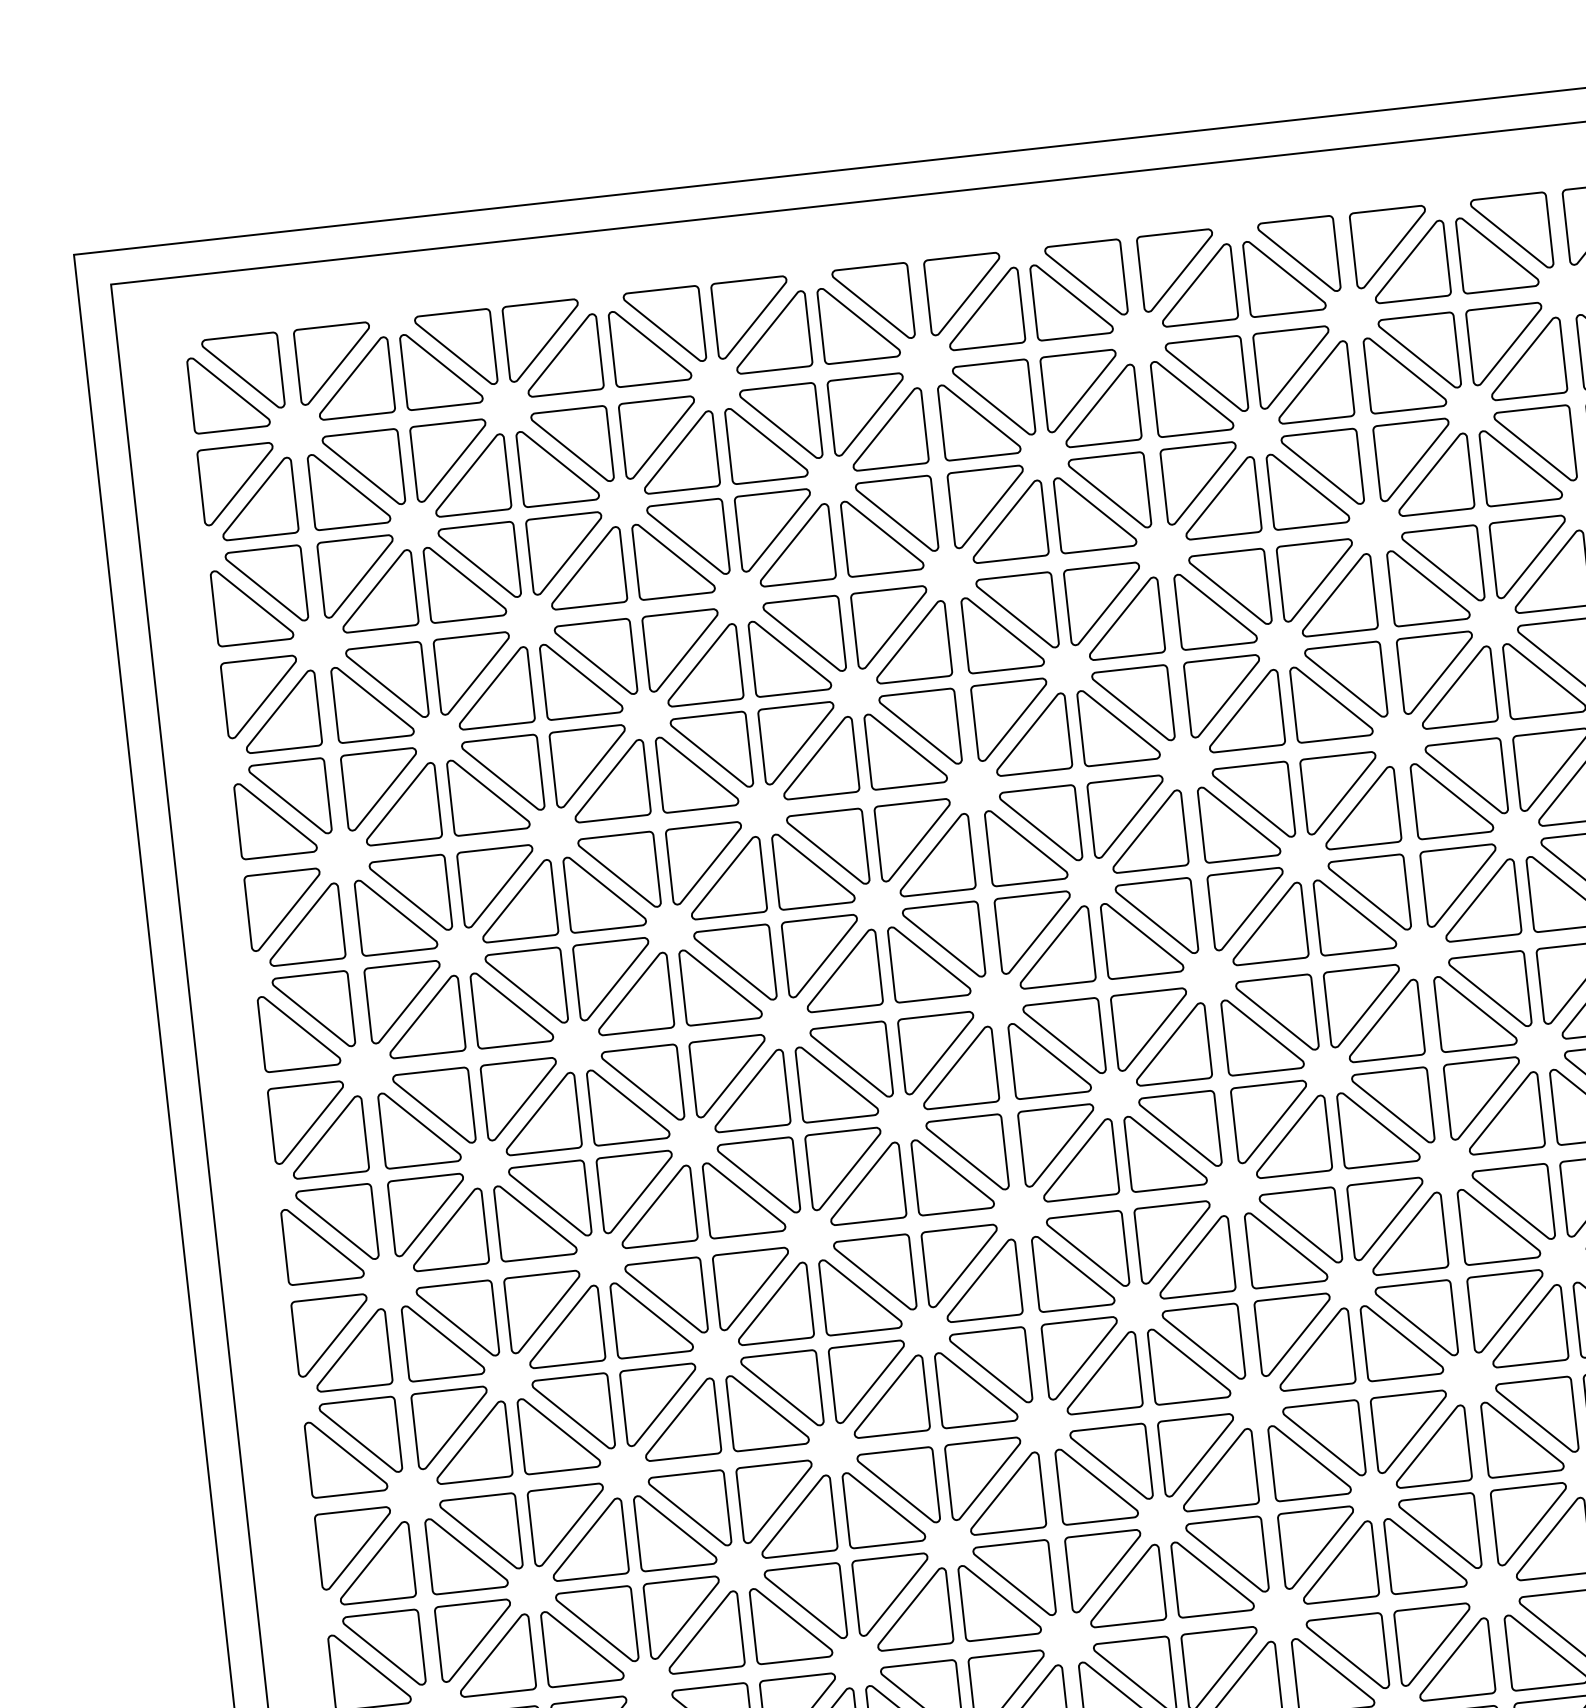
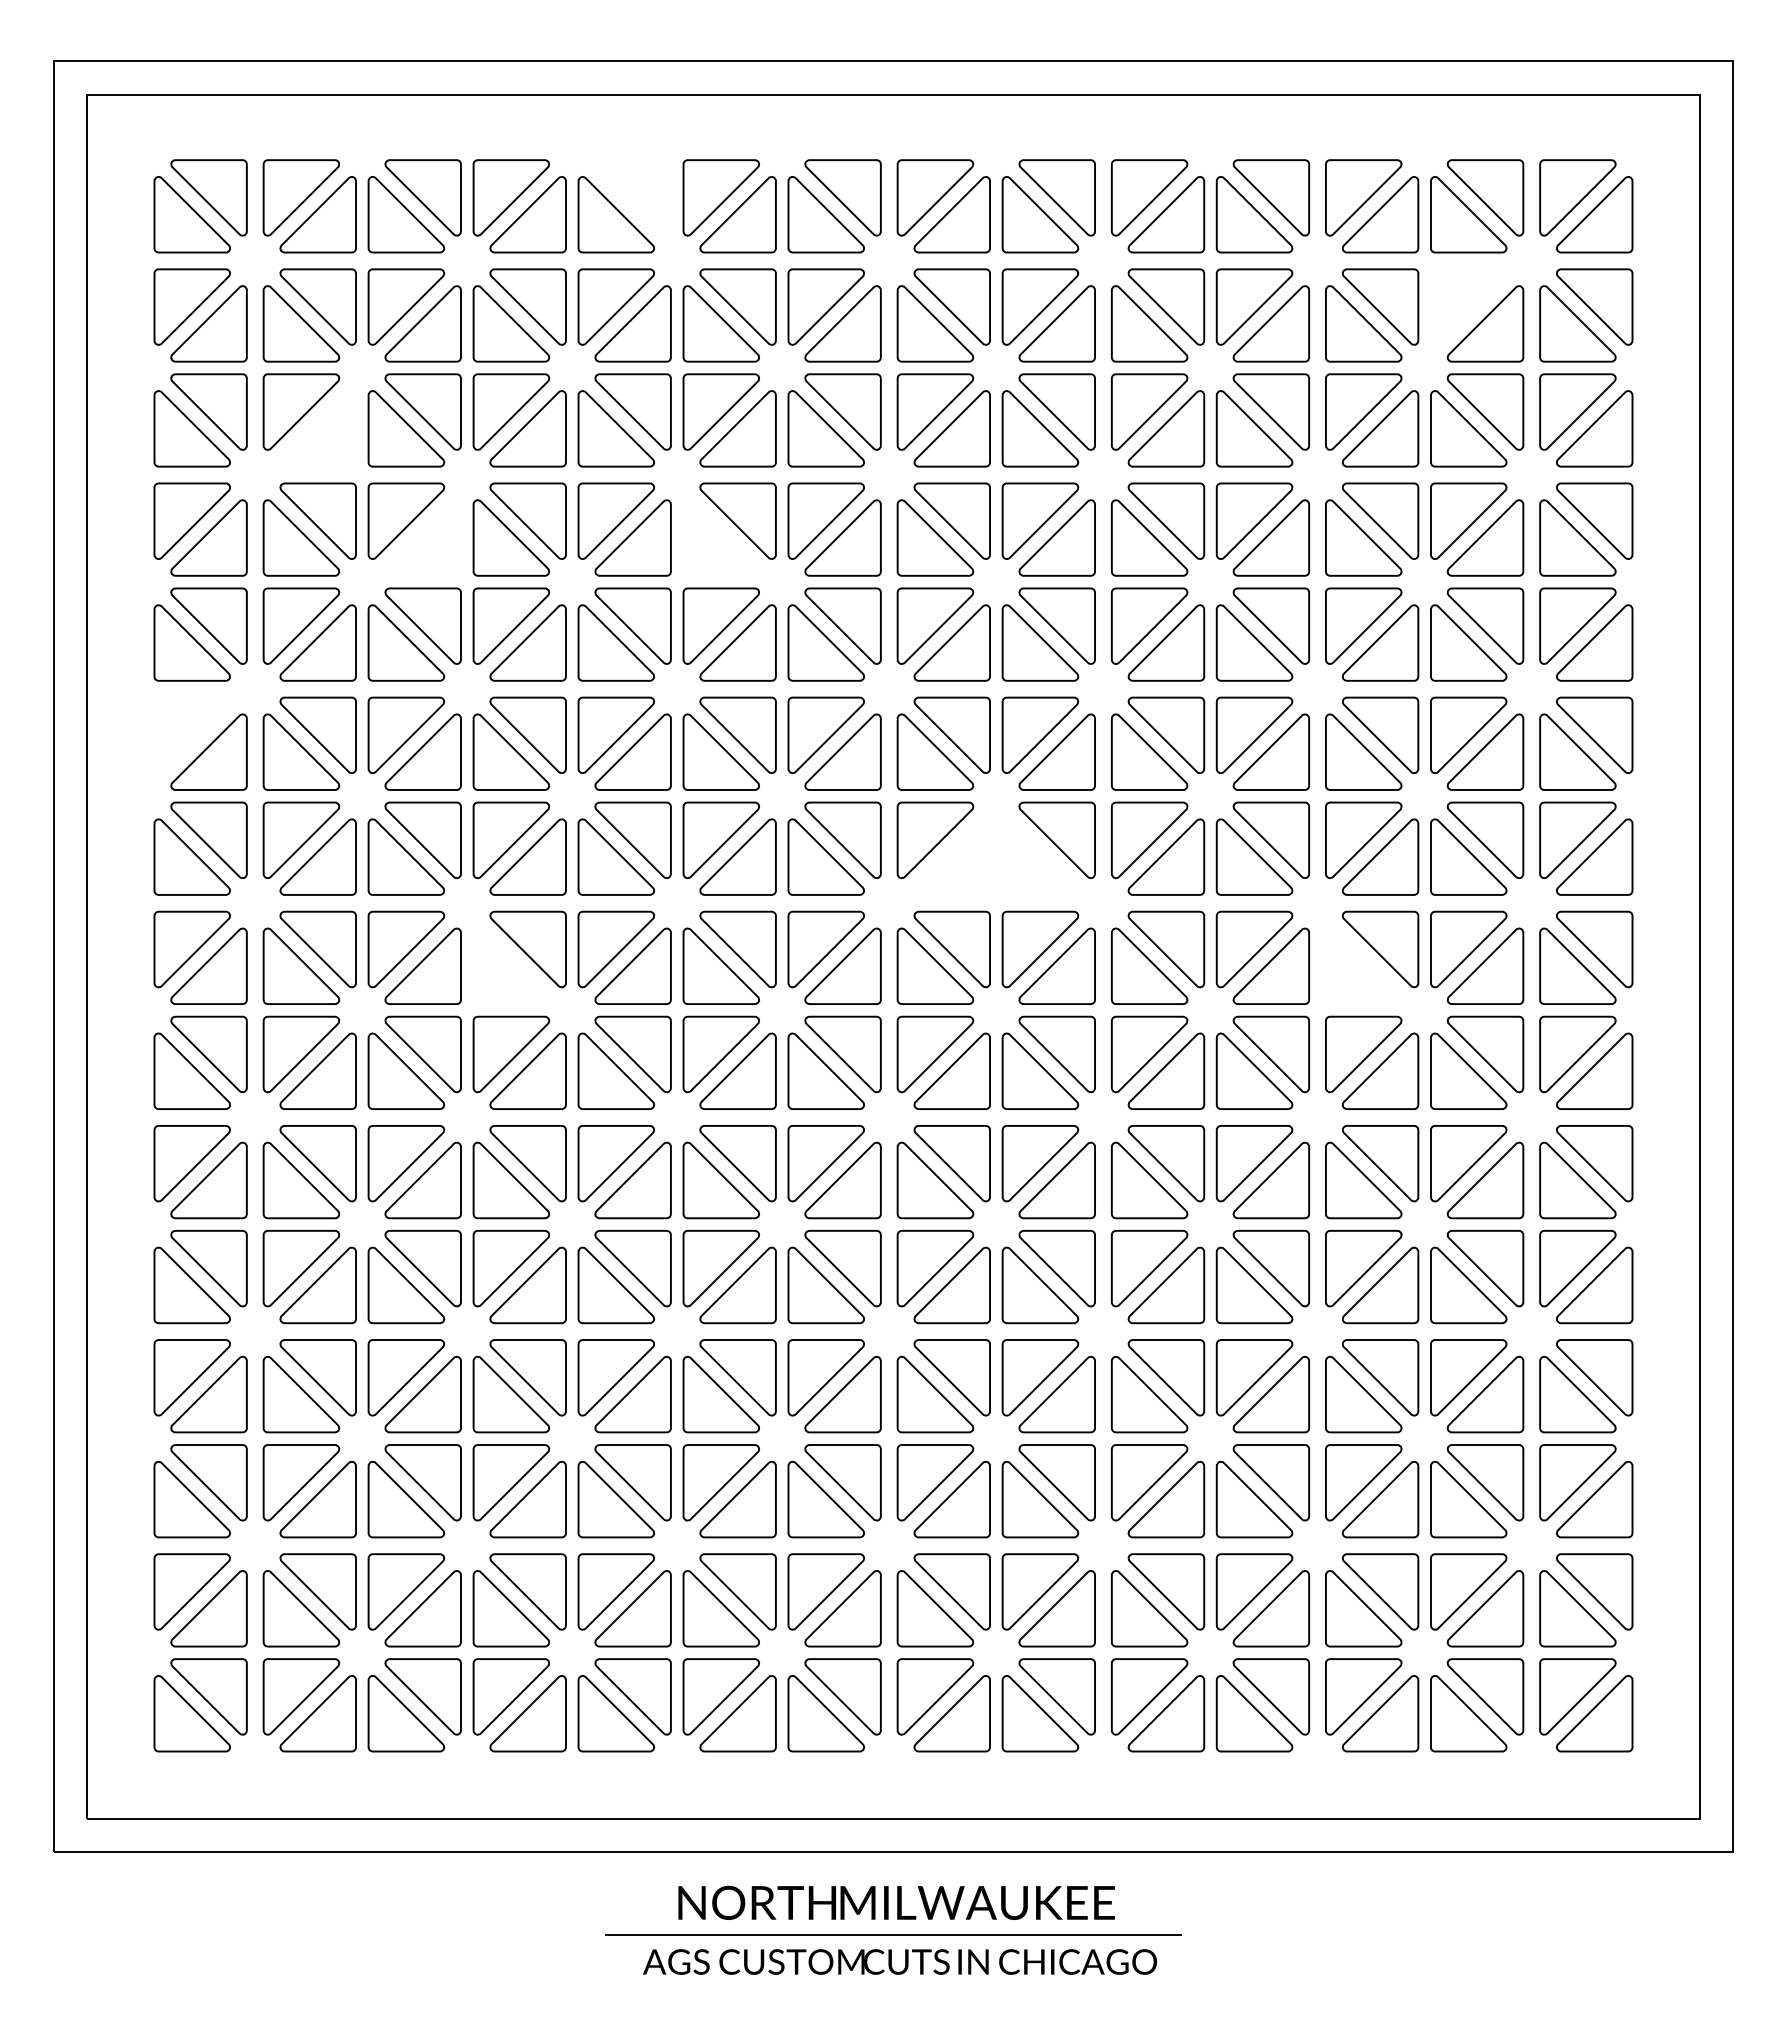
part: (664, 326) -> (632, 197), removed
part: (1507, 343) -> (1468, 306), removed
part: (376, 591) -> (317, 428), removed
part: (789, 655) -> (720, 537), removed
part: (492, 687) -> (422, 537), removed
part: (284, 910) -> (191, 735), removed
part: (1142, 937) -> (1040, 856), removed
part: (1053, 946) -> (951, 856), removed
part: (1475, 1010) -> (1363, 965), removed
part: (628, 1103) -> (511, 965), removed

